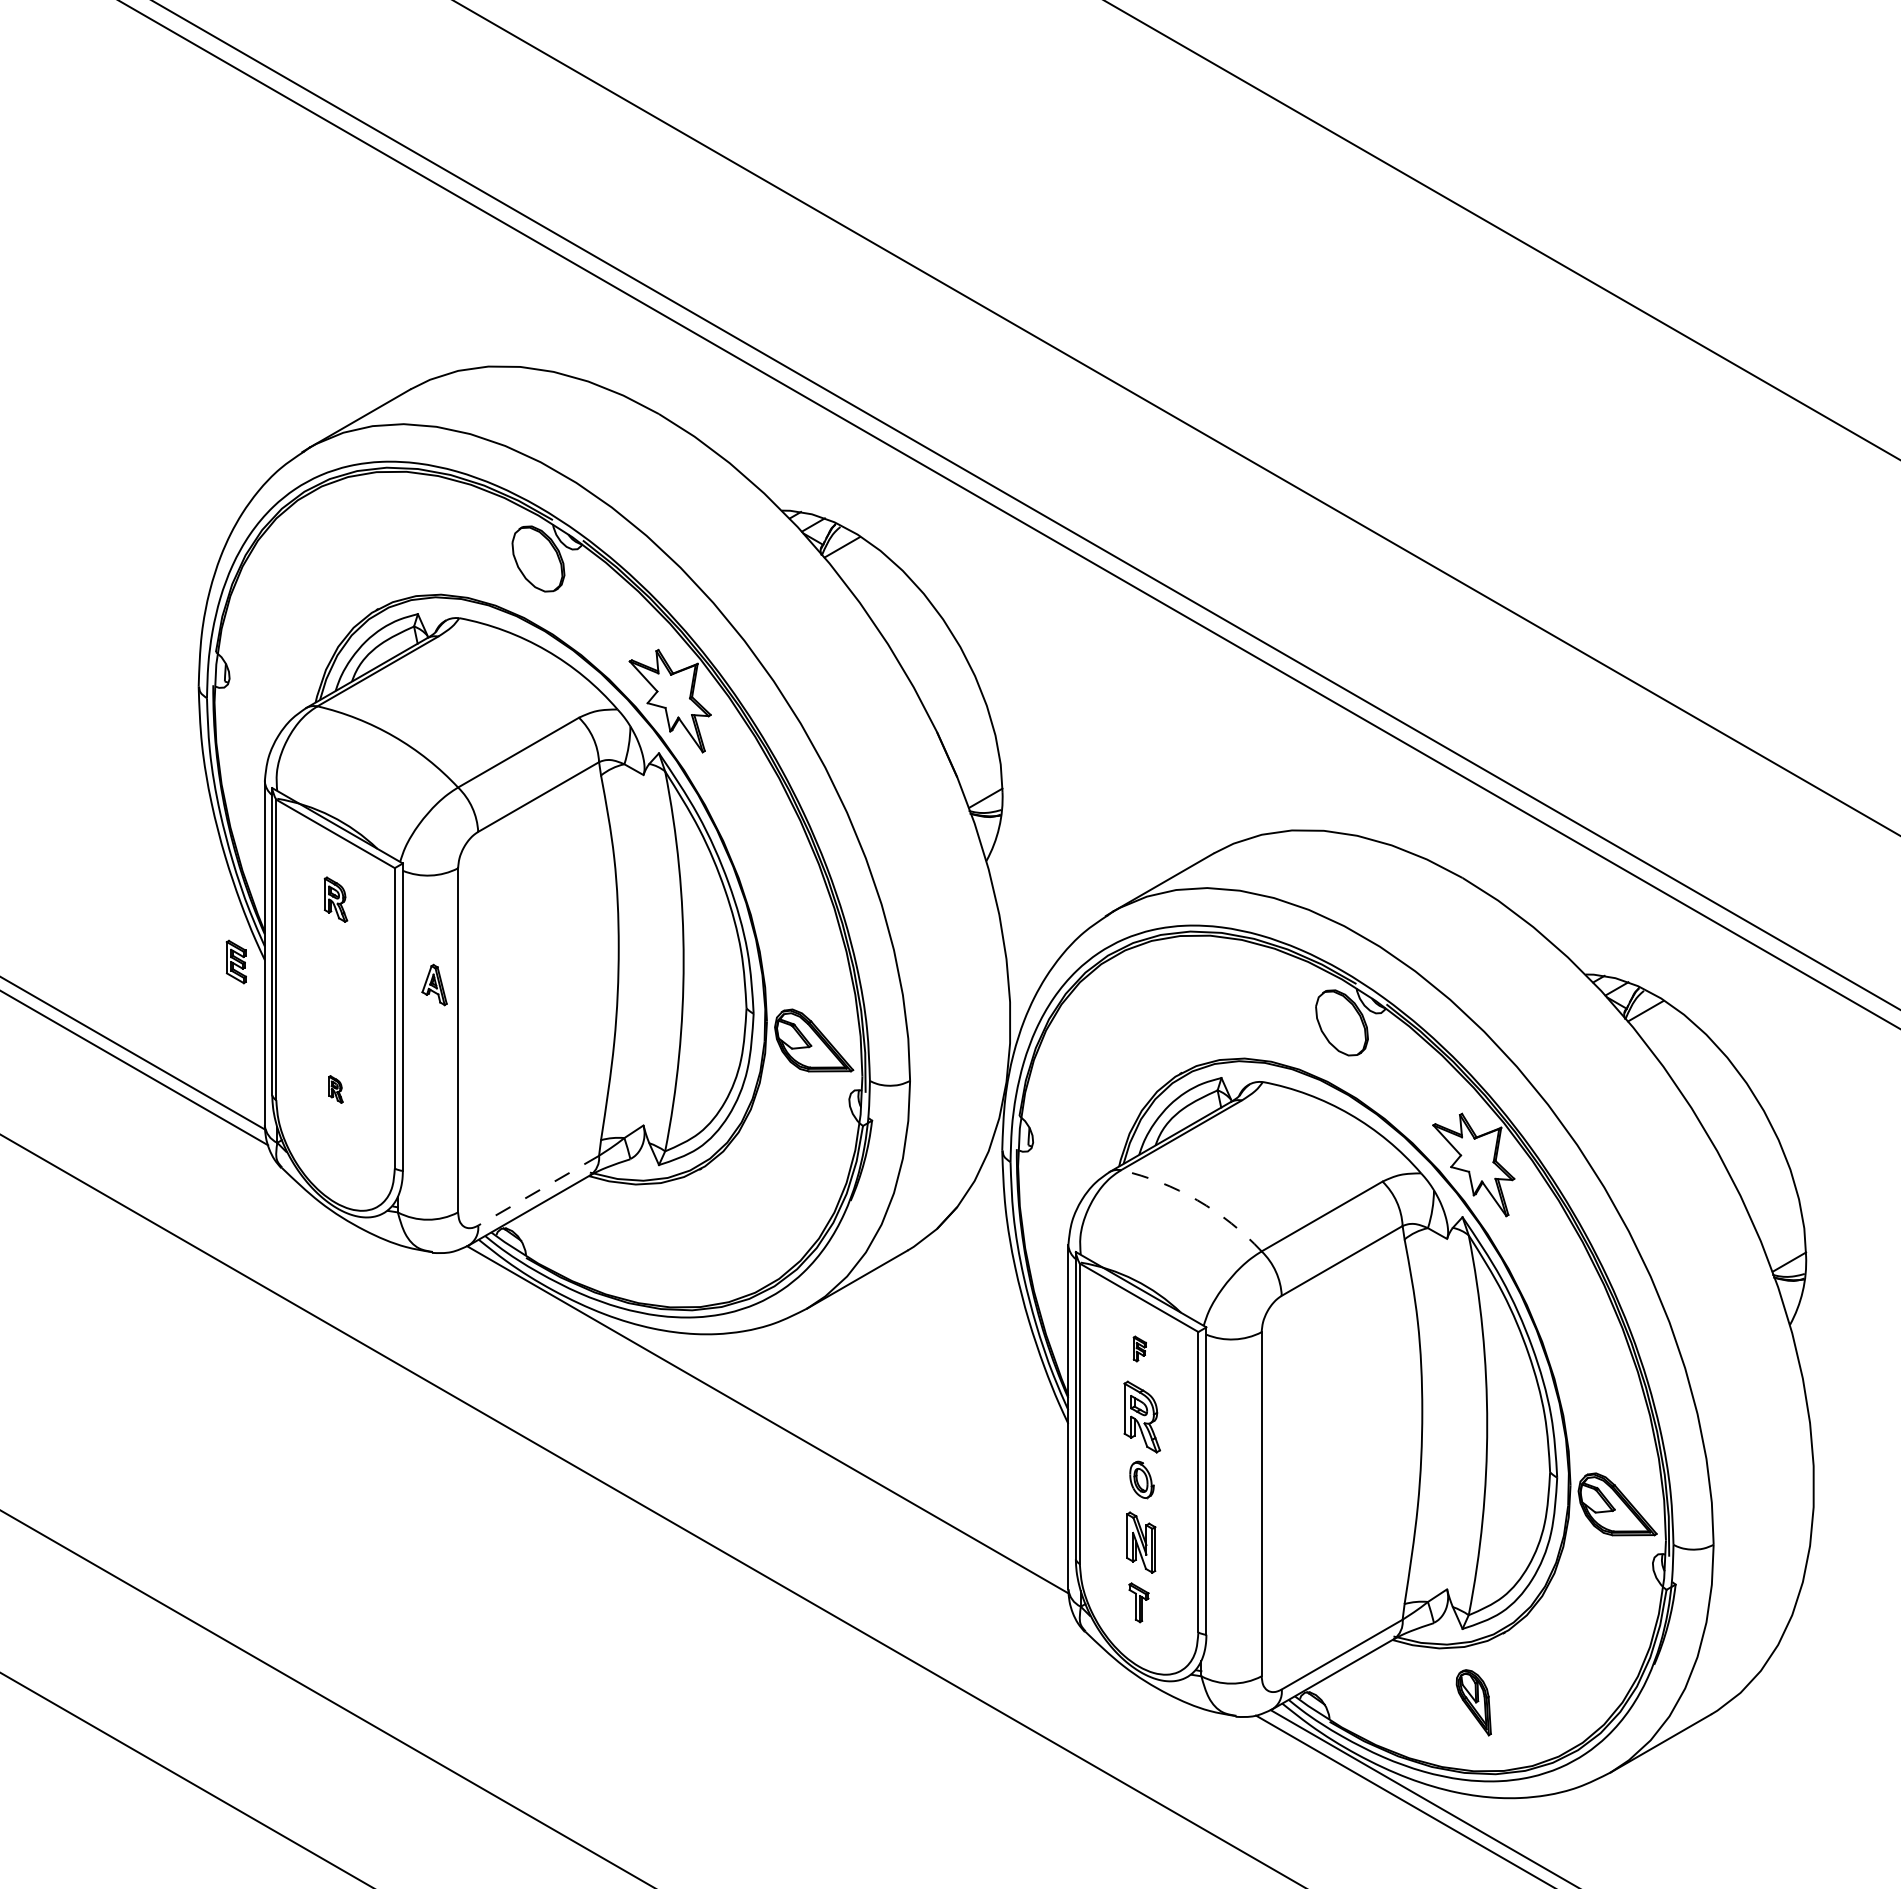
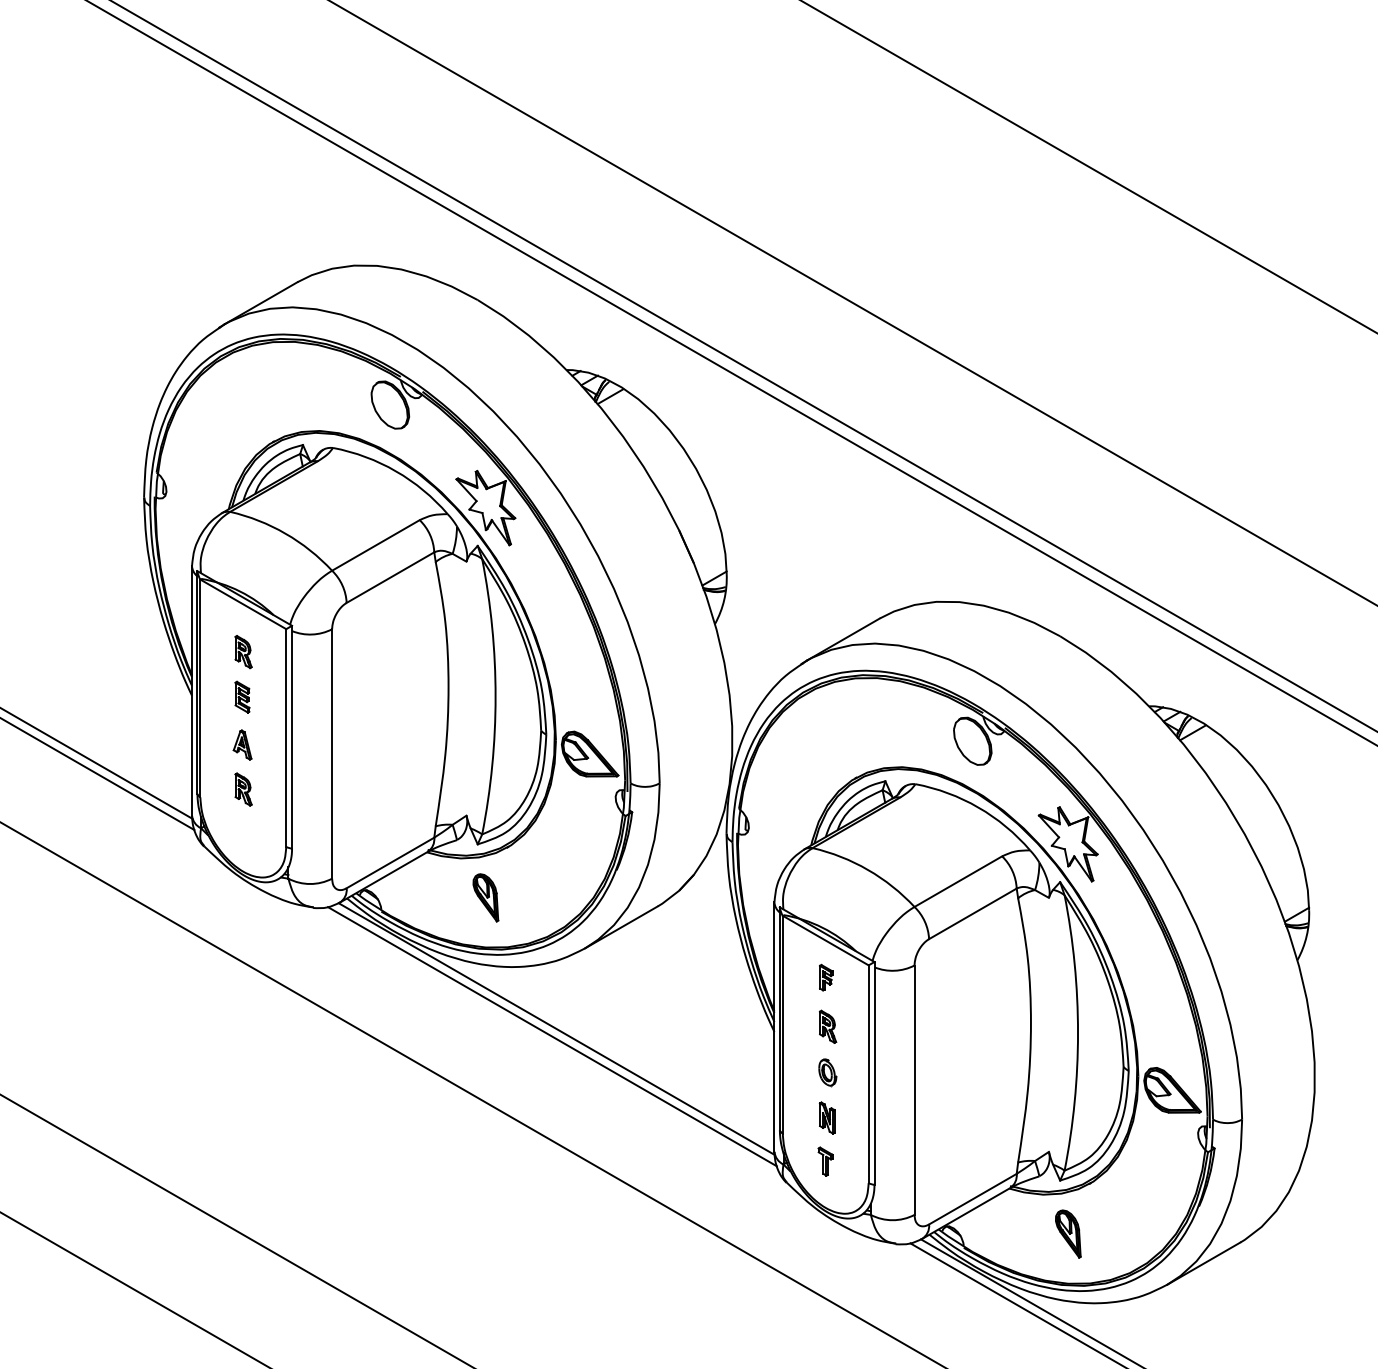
part: (235, 961) -> (241, 696), moved
part: (434, 984) -> (242, 744), moved
part: (335, 1089) -> (243, 789), size x1.67
line: (538, 1190) -> (390, 862), dashed -> solid
arc: (1197, 1200) -> (868, 870), dashed -> solid
part: (670, 1238) -> (486, 897), added
part: (1139, 1348) -> (825, 977), size x1.43
part: (1142, 1416) -> (828, 1026), size x0.62
line: (761, 1430) -> (552, 1036), added
part: (1141, 1542) -> (827, 1117), size x0.71

